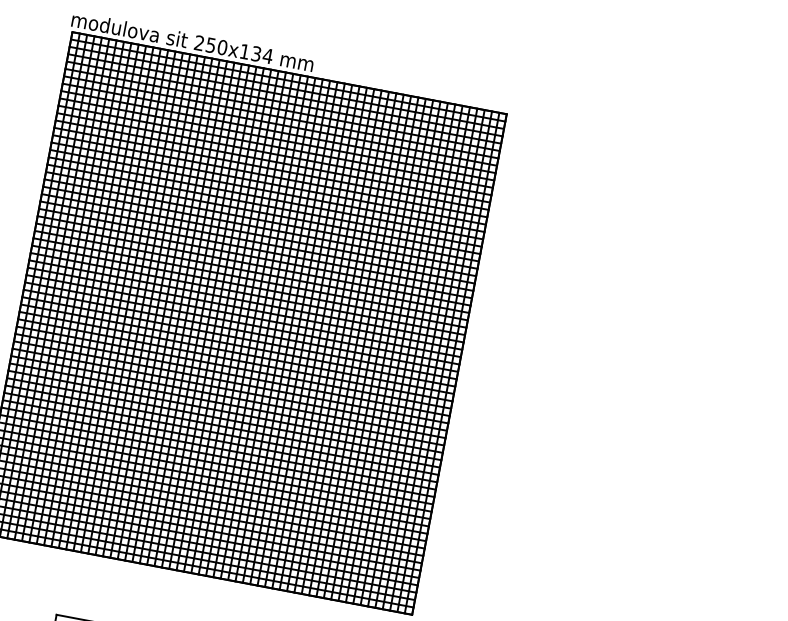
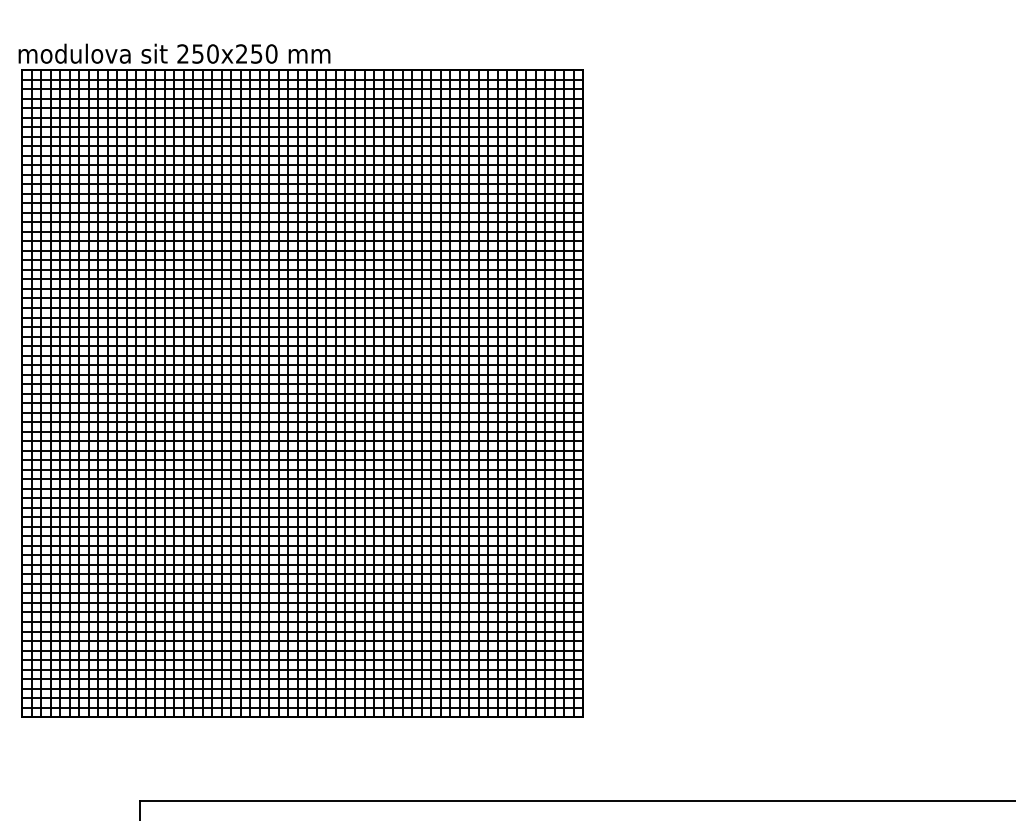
text: (256, 53) -> (256, 53), 250x134 -> 250x250

